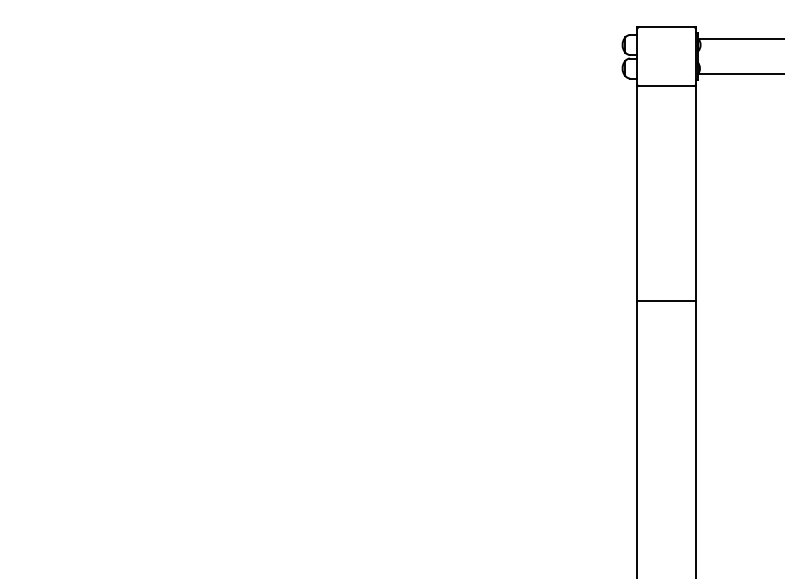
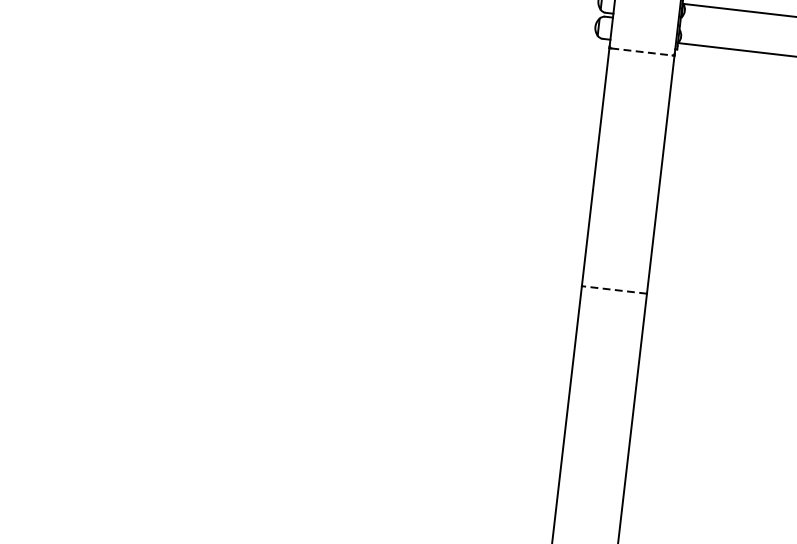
line: (666, 86) -> (641, 52), solid -> dashed
line: (666, 301) -> (614, 290), solid -> dashed

